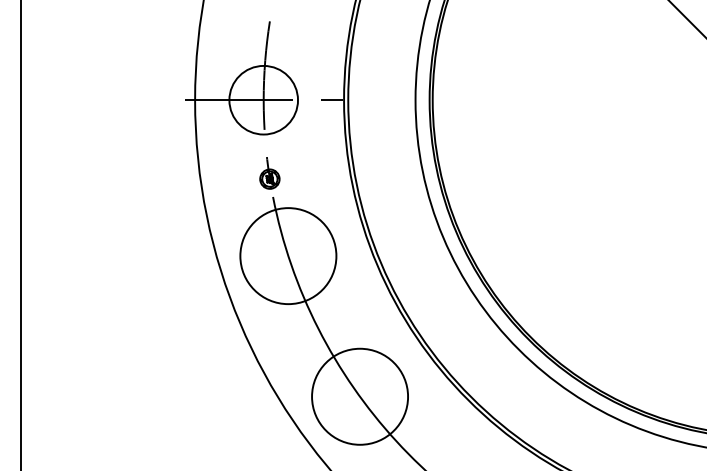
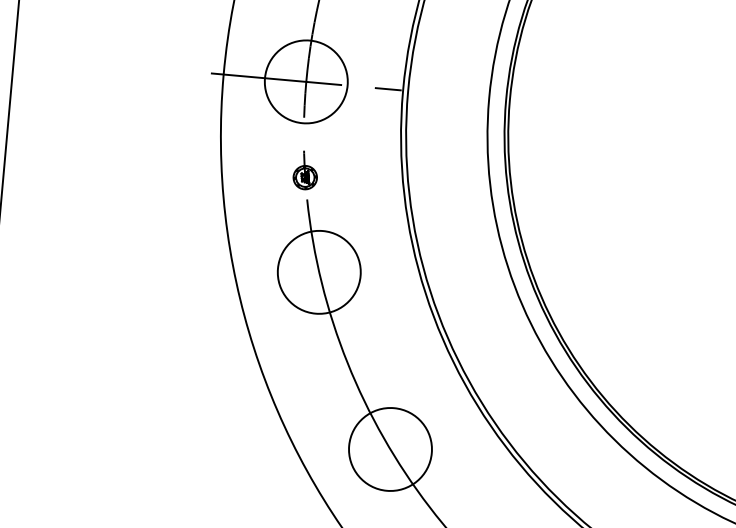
circle: (288, 255) -> (319, 271), size x0.71
circle: (359, 396) -> (389, 449), size x0.71

